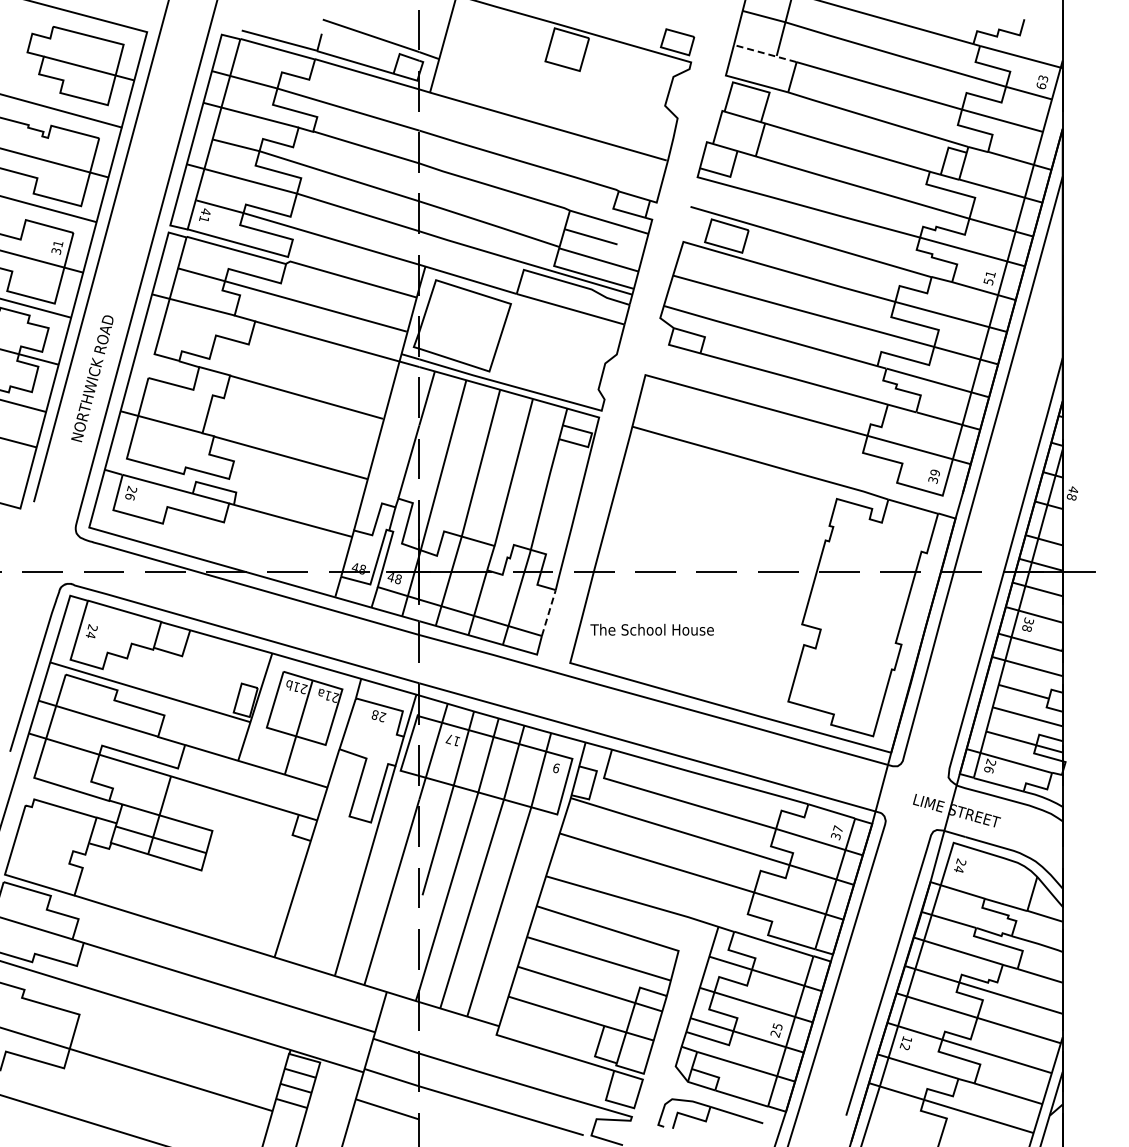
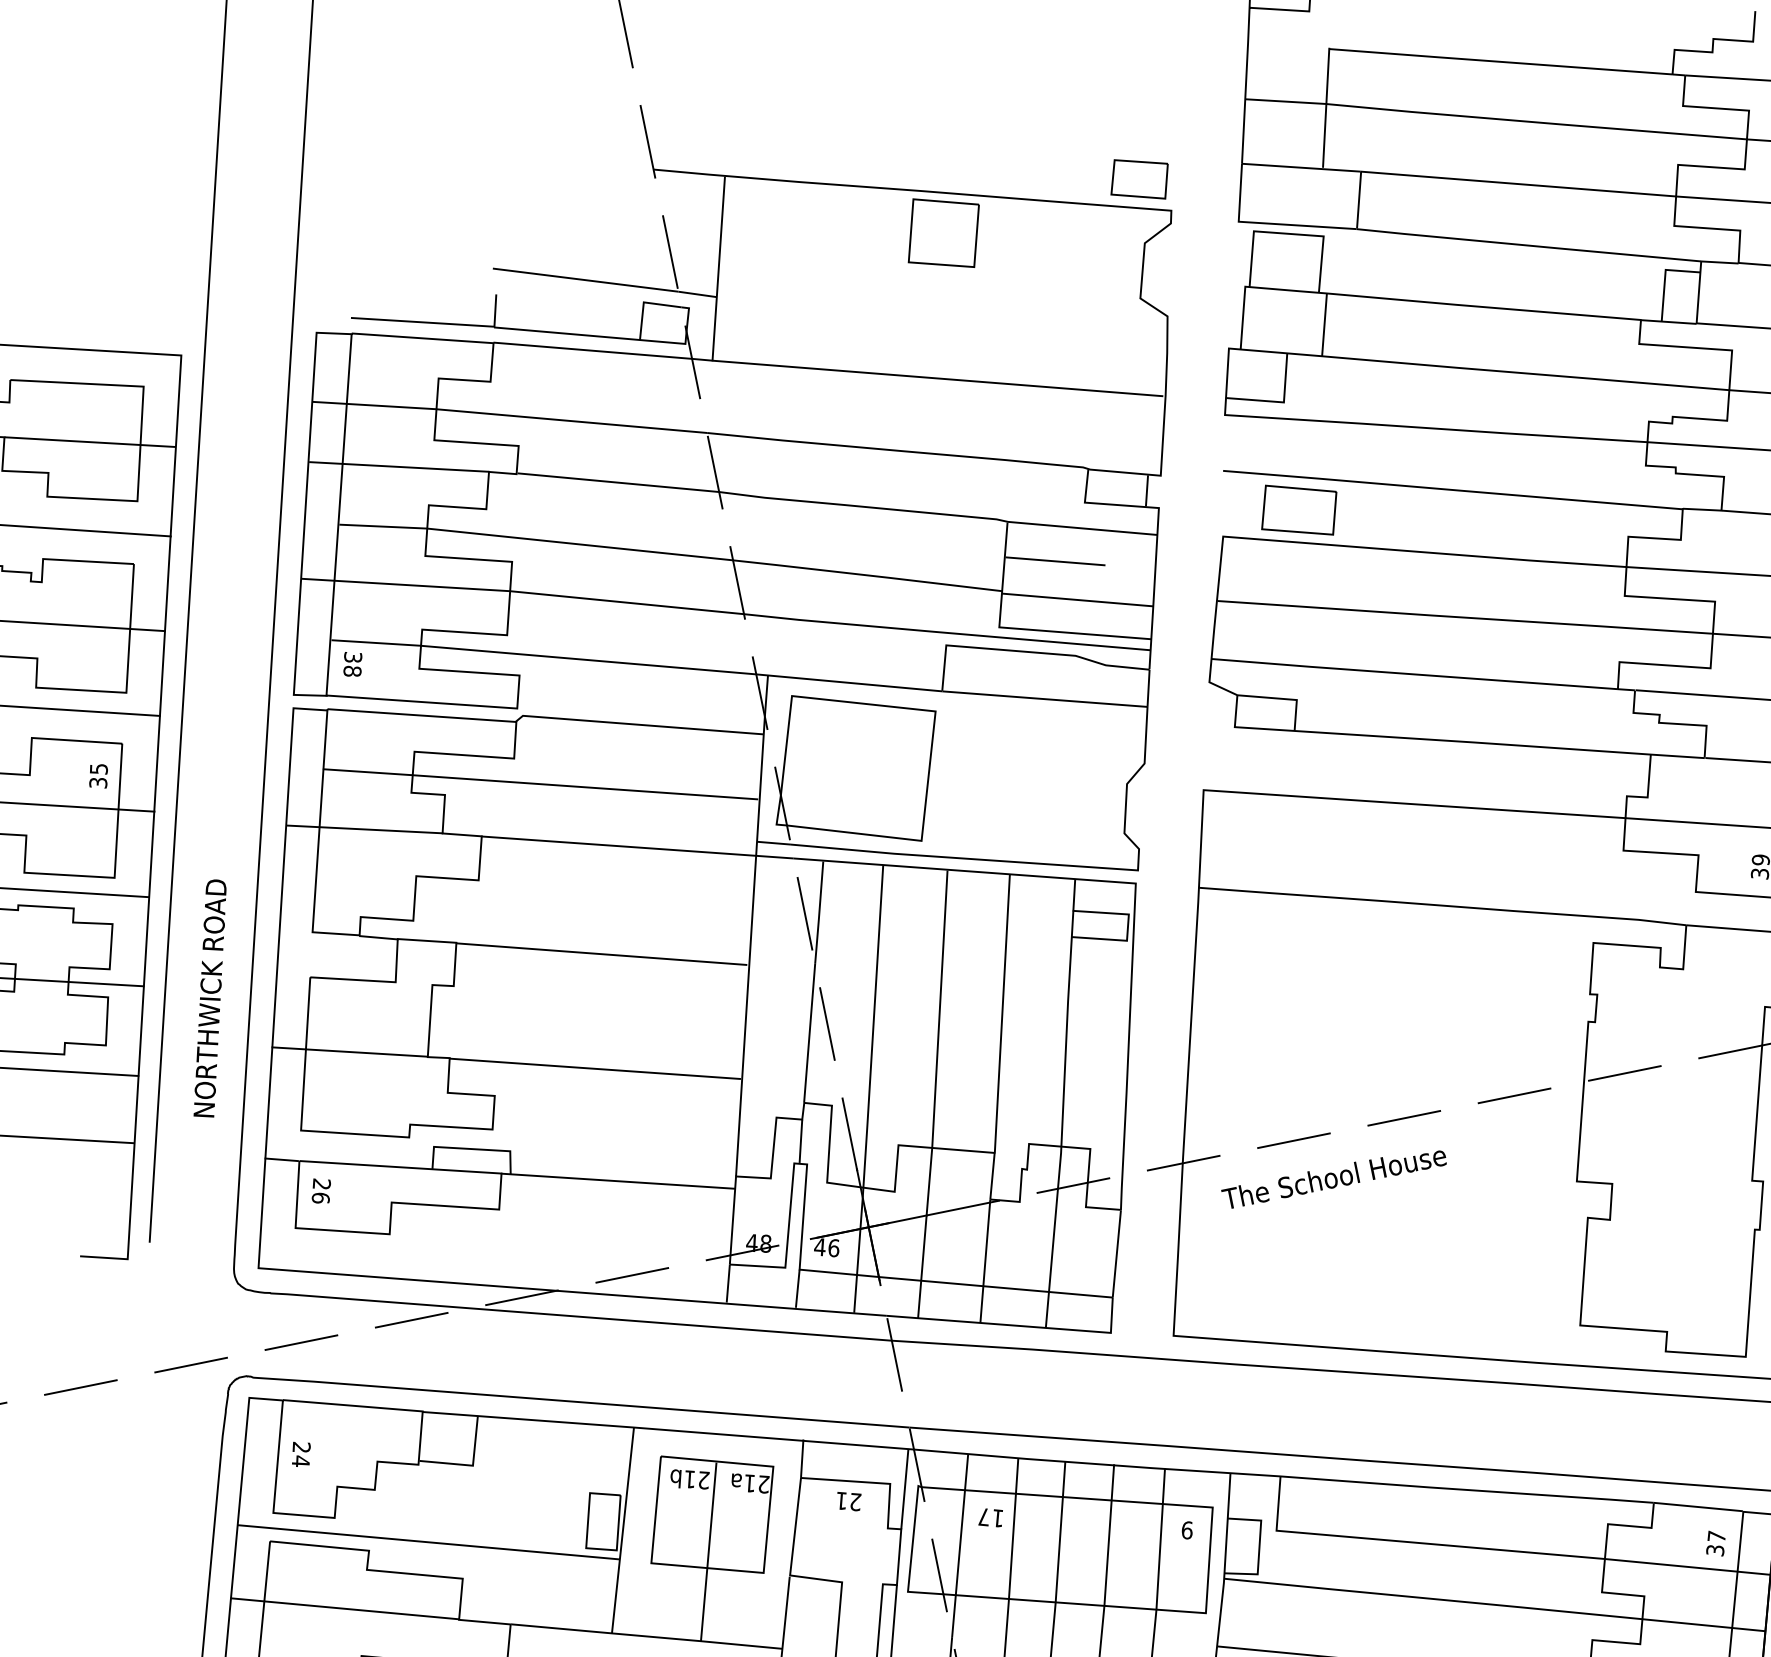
line: (764, 53) -> (1300, 167), dashed -> solid
text: (205, 215) -> (353, 664), 41 -> 38
text: (58, 243) -> (99, 768), 31 -> 35
text: (398, 578) -> (833, 1246), 48 -> 46
line: (548, 613) -> (1116, 1254), dashed -> solid
text: (651, 629) -> (1332, 1176), moved
text: (374, 714) -> (840, 1500), 28 -> 21

